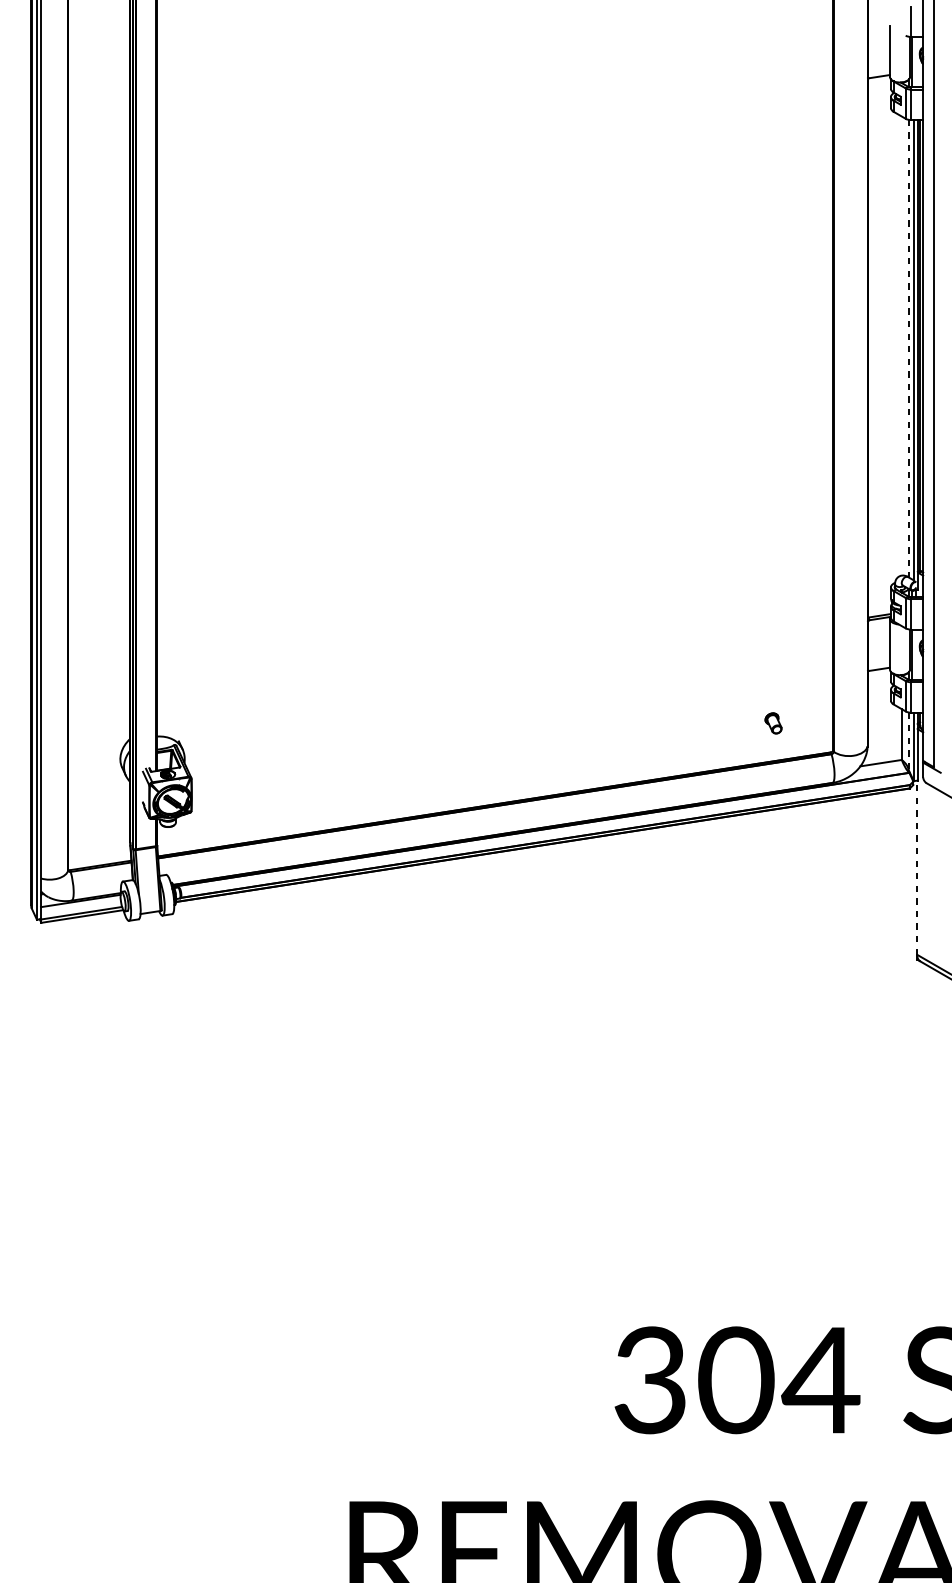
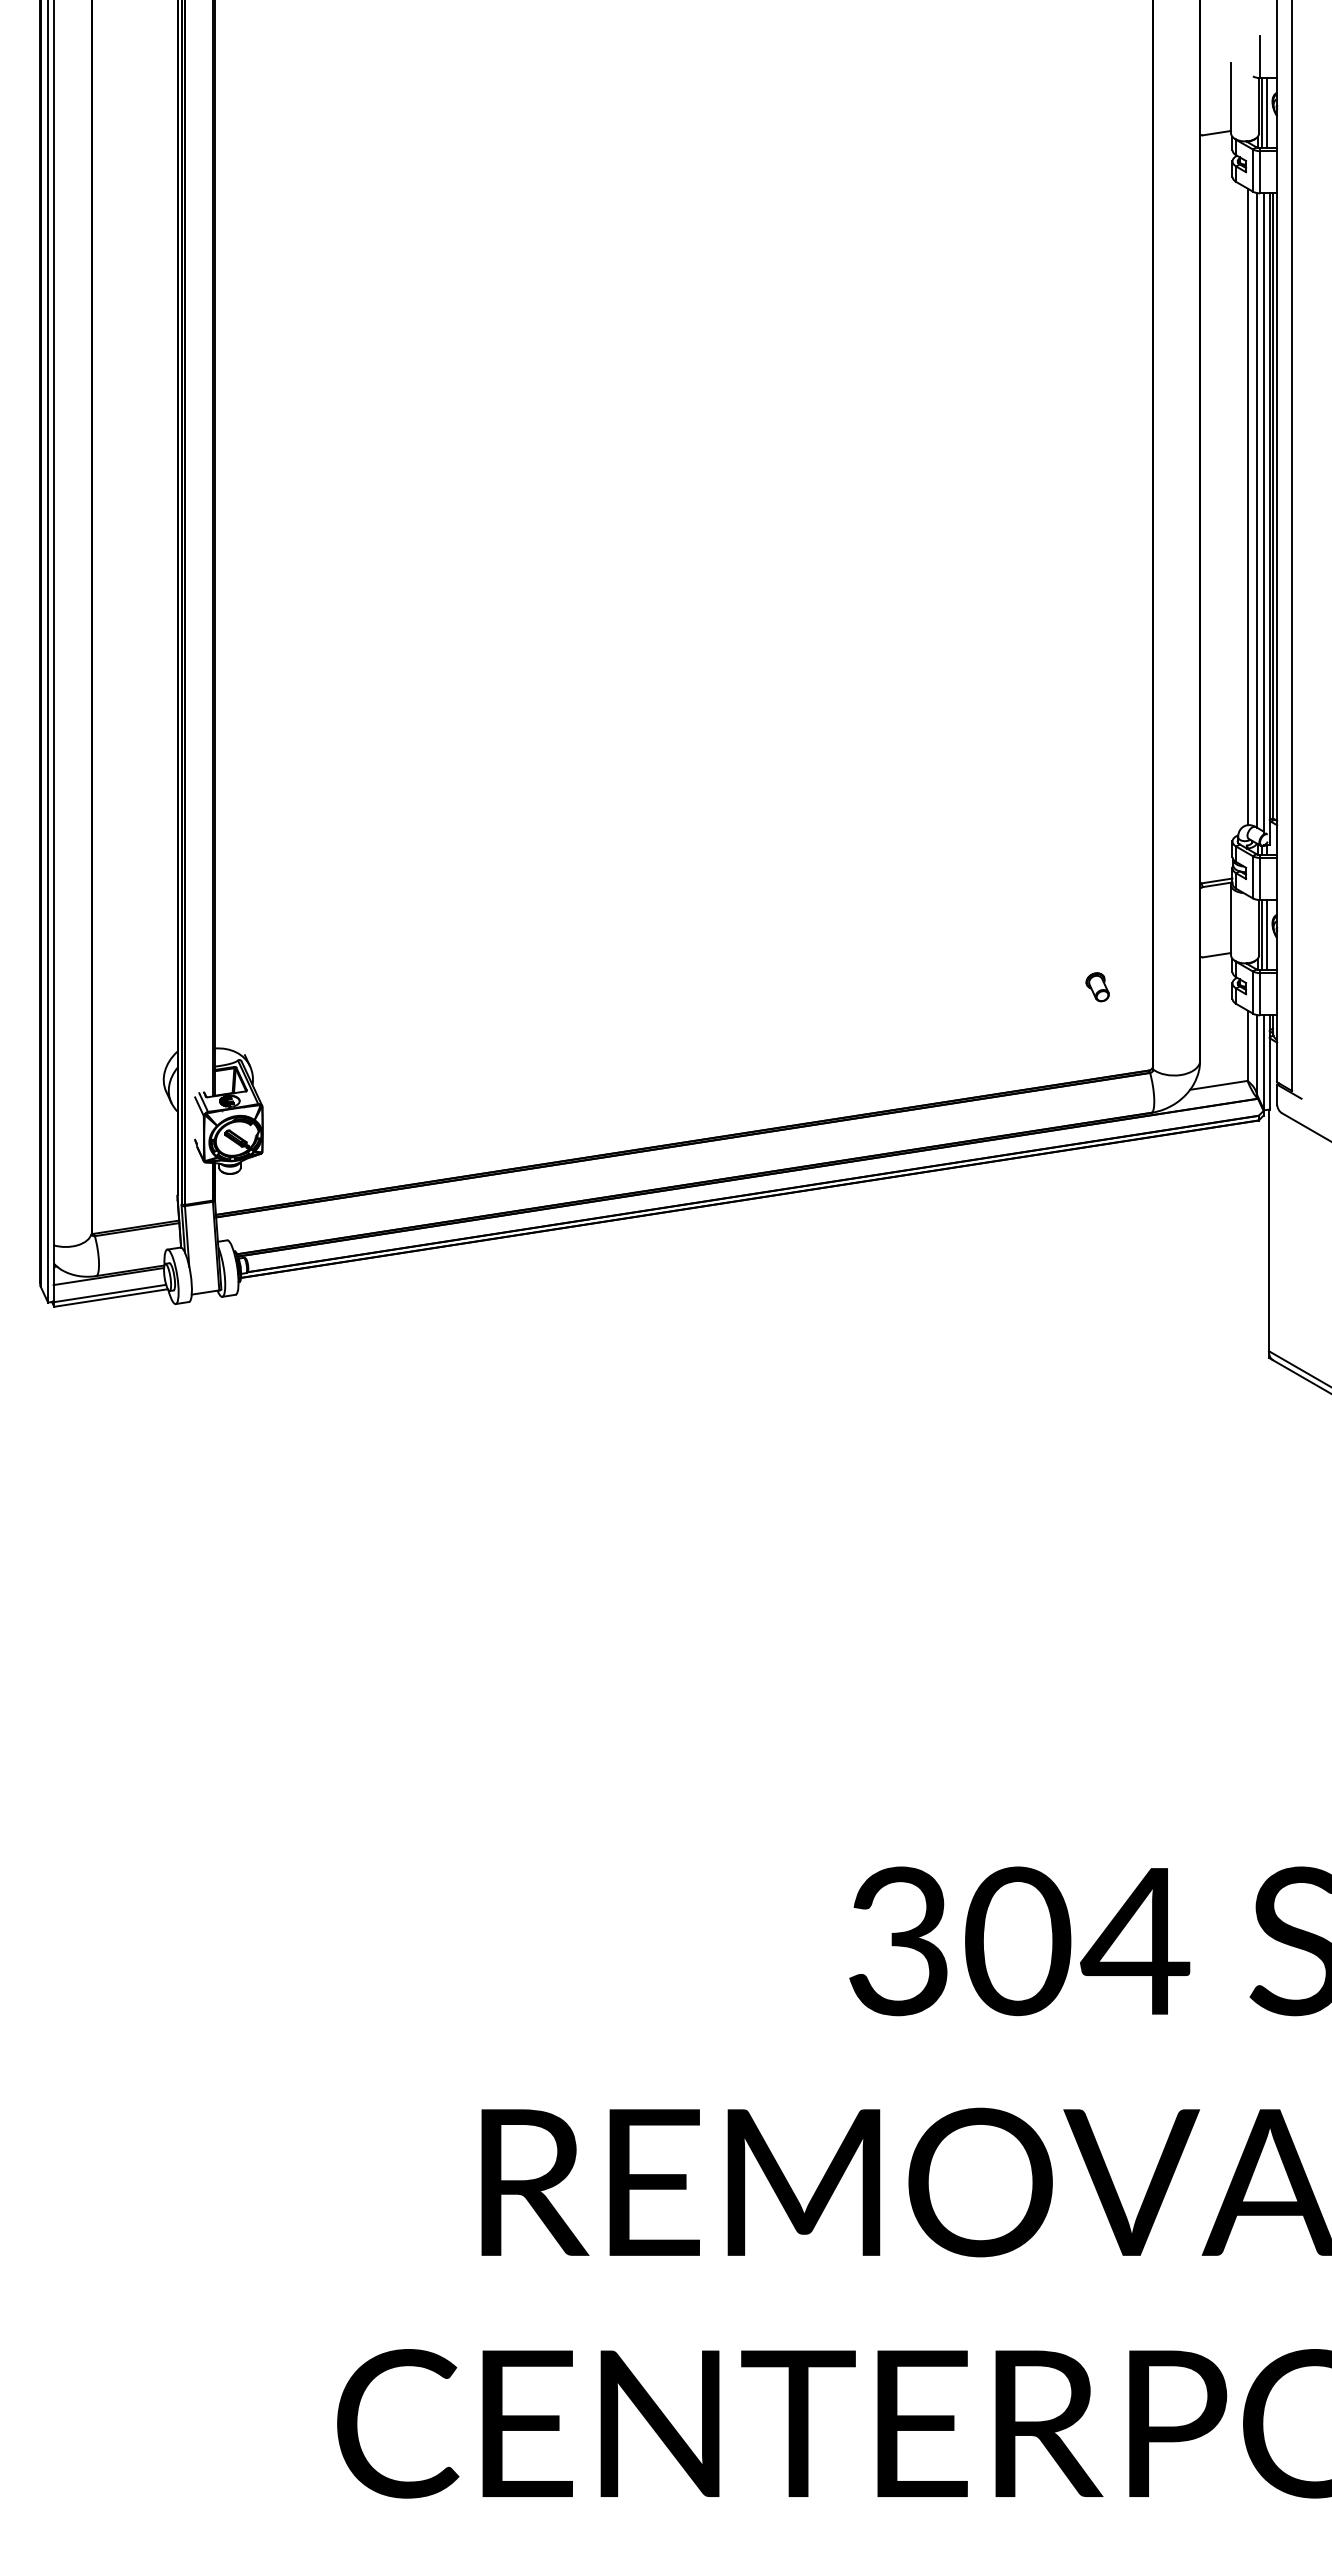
line: (916, 62) -> (1267, 113), added
line: (901, 345) -> (1247, 506), added
line: (908, 348) -> (1257, 510), dashed -> solid
line: (916, 655) -> (1267, 935), added
part: (773, 723) -> (1097, 987), moved
line: (908, 740) -> (1257, 1054), dashed -> solid
line: (916, 867) -> (1268, 1230), dashed -> solid

